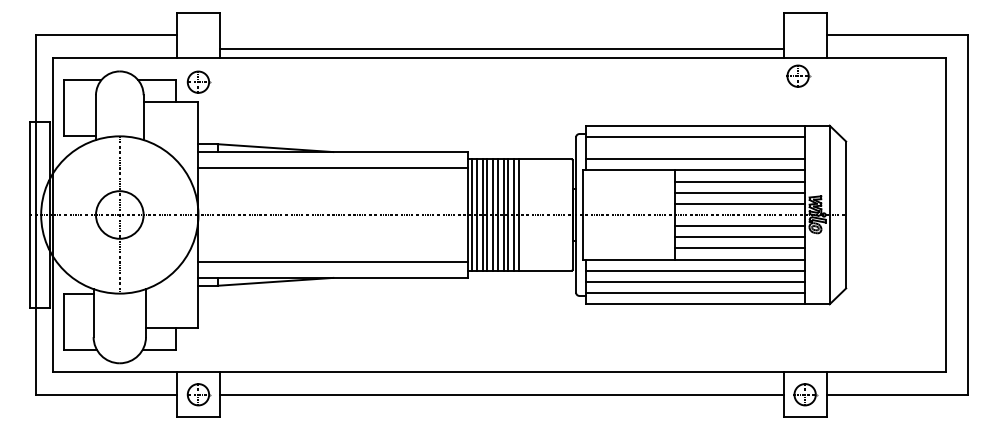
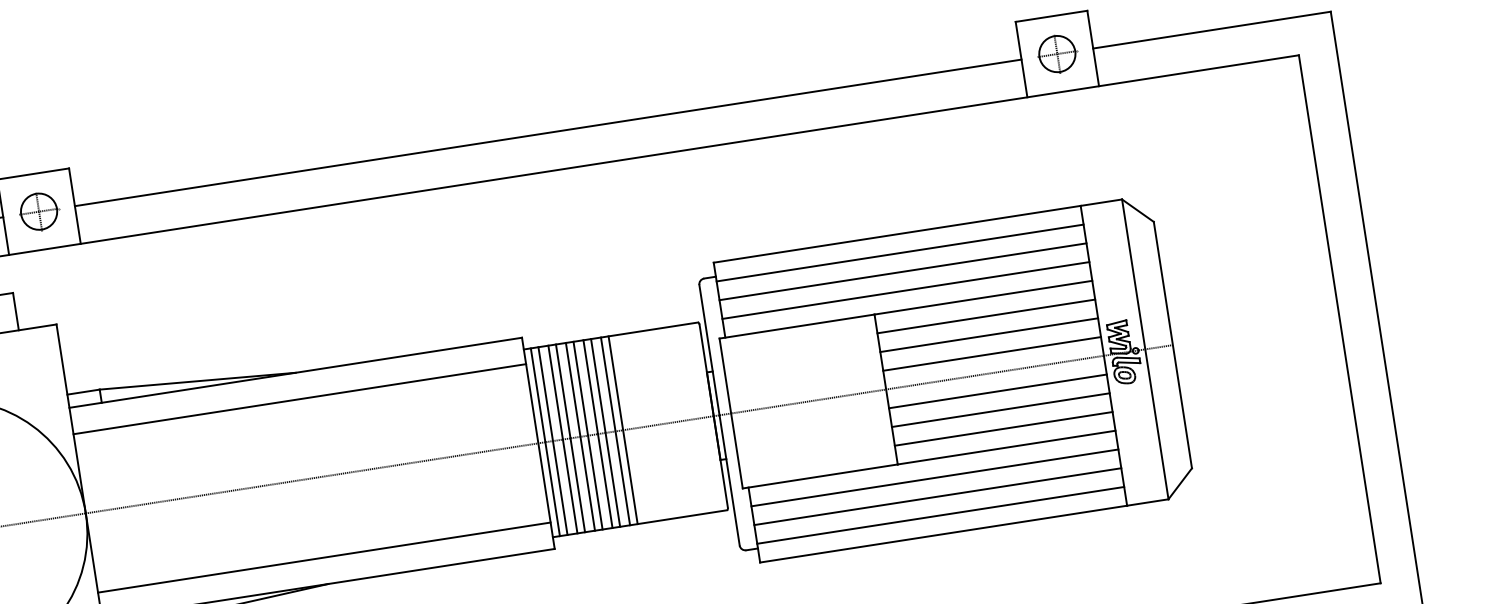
line: (501, 49) -> (547, 133), moved
part: (798, 75) -> (1057, 52), moved
part: (198, 81) -> (38, 210), moved
line: (695, 148) -> (902, 272), added

